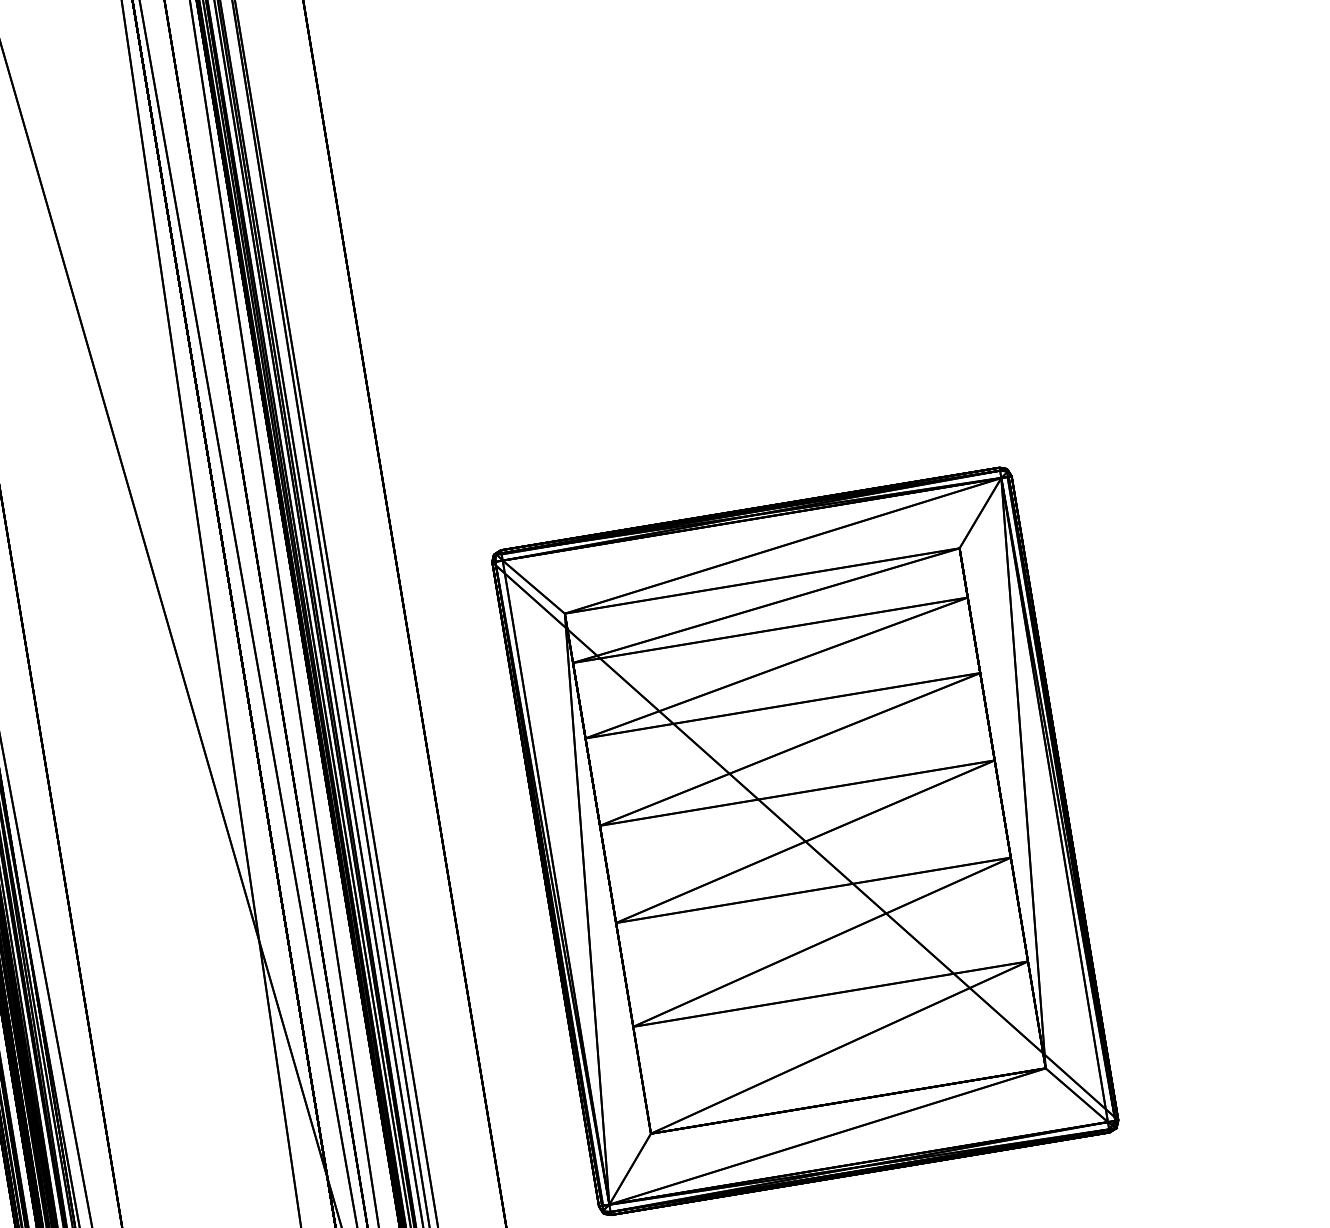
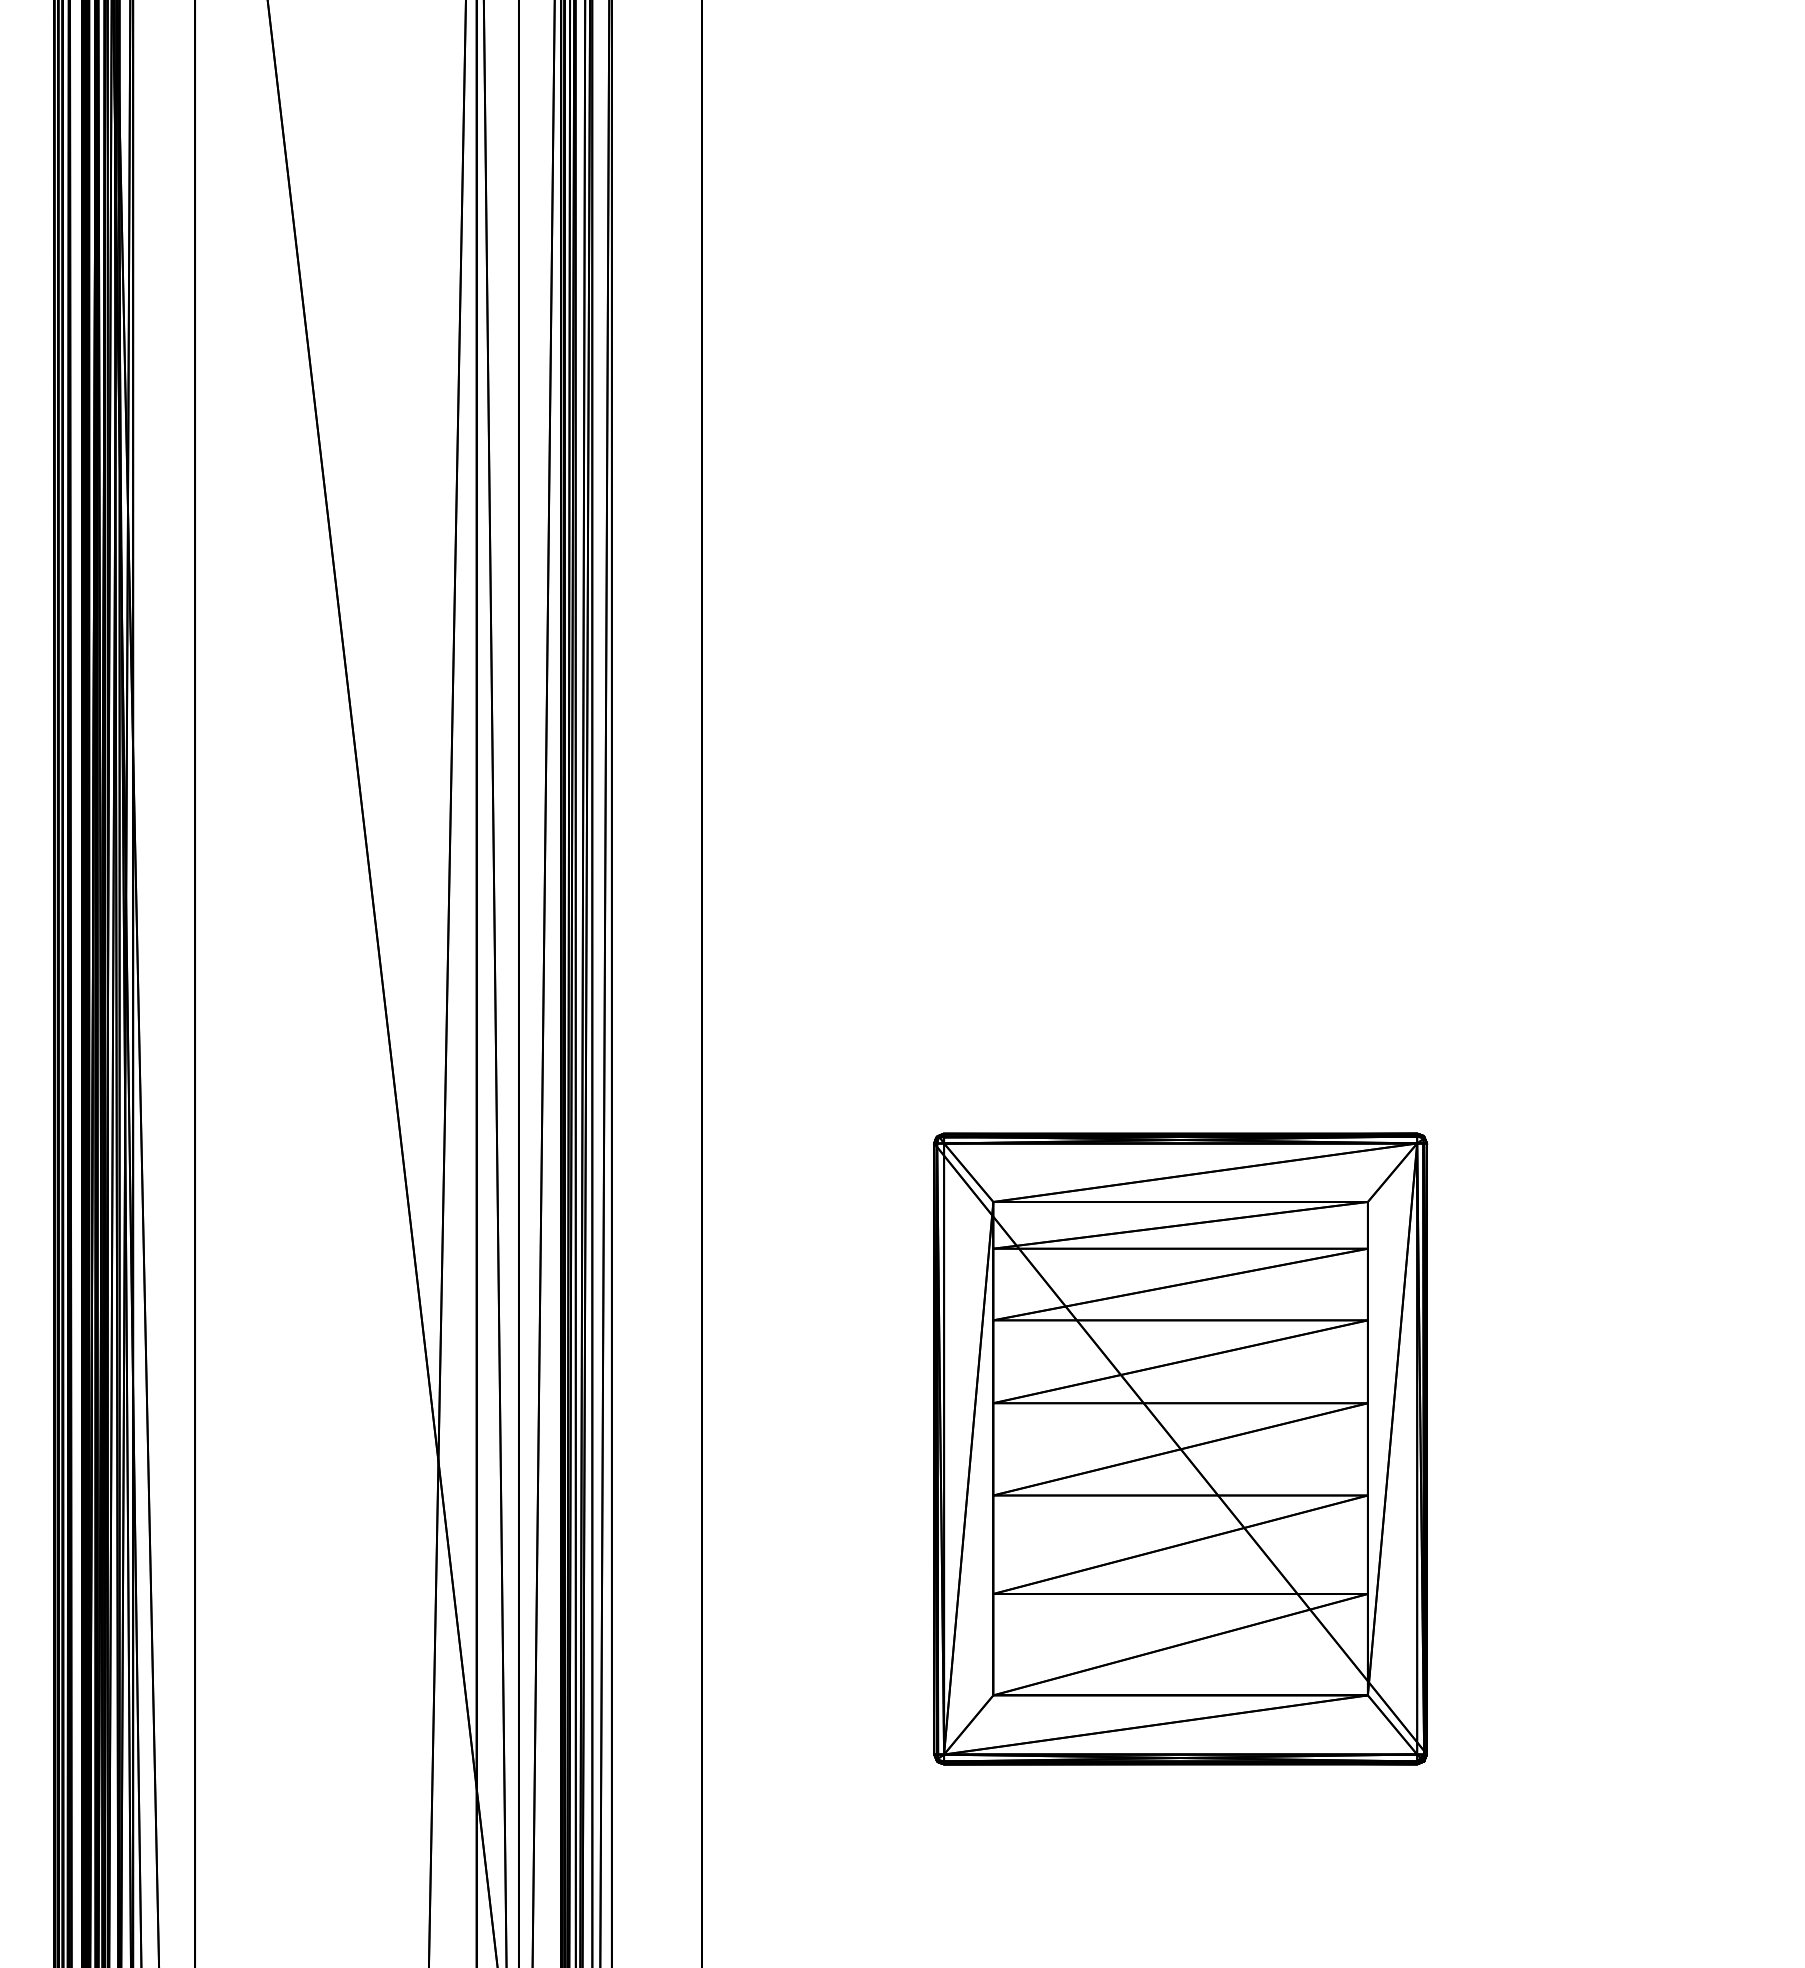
part: (805, 841) -> (1180, 1448), size x0.7

